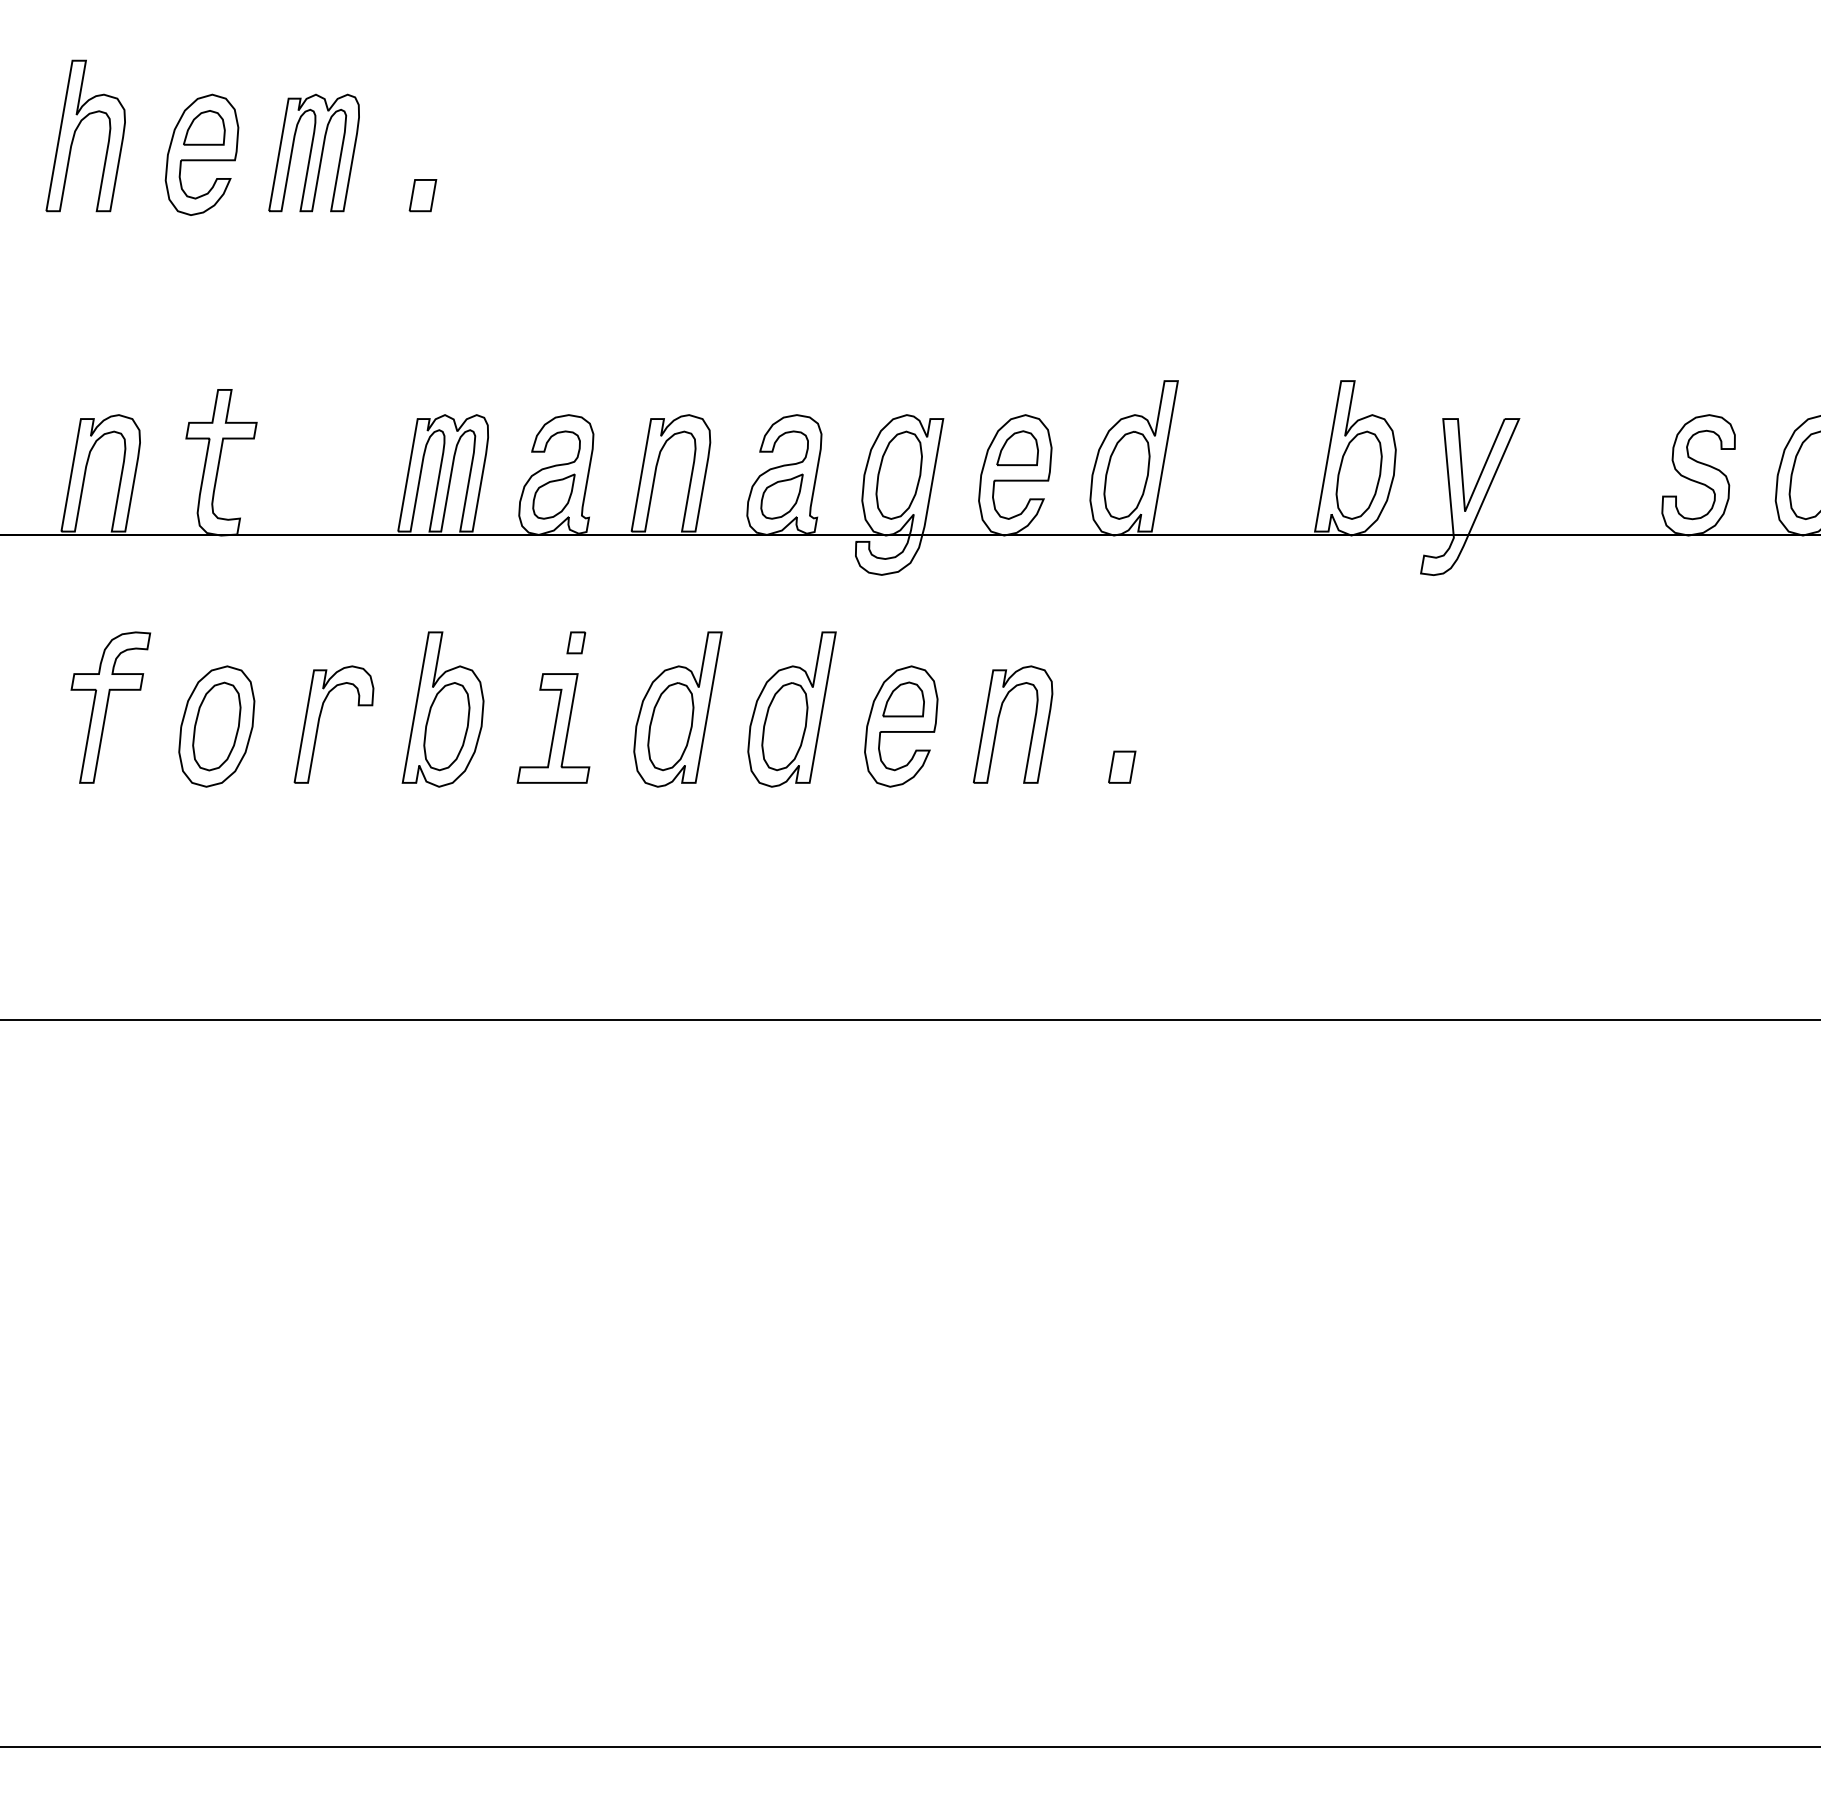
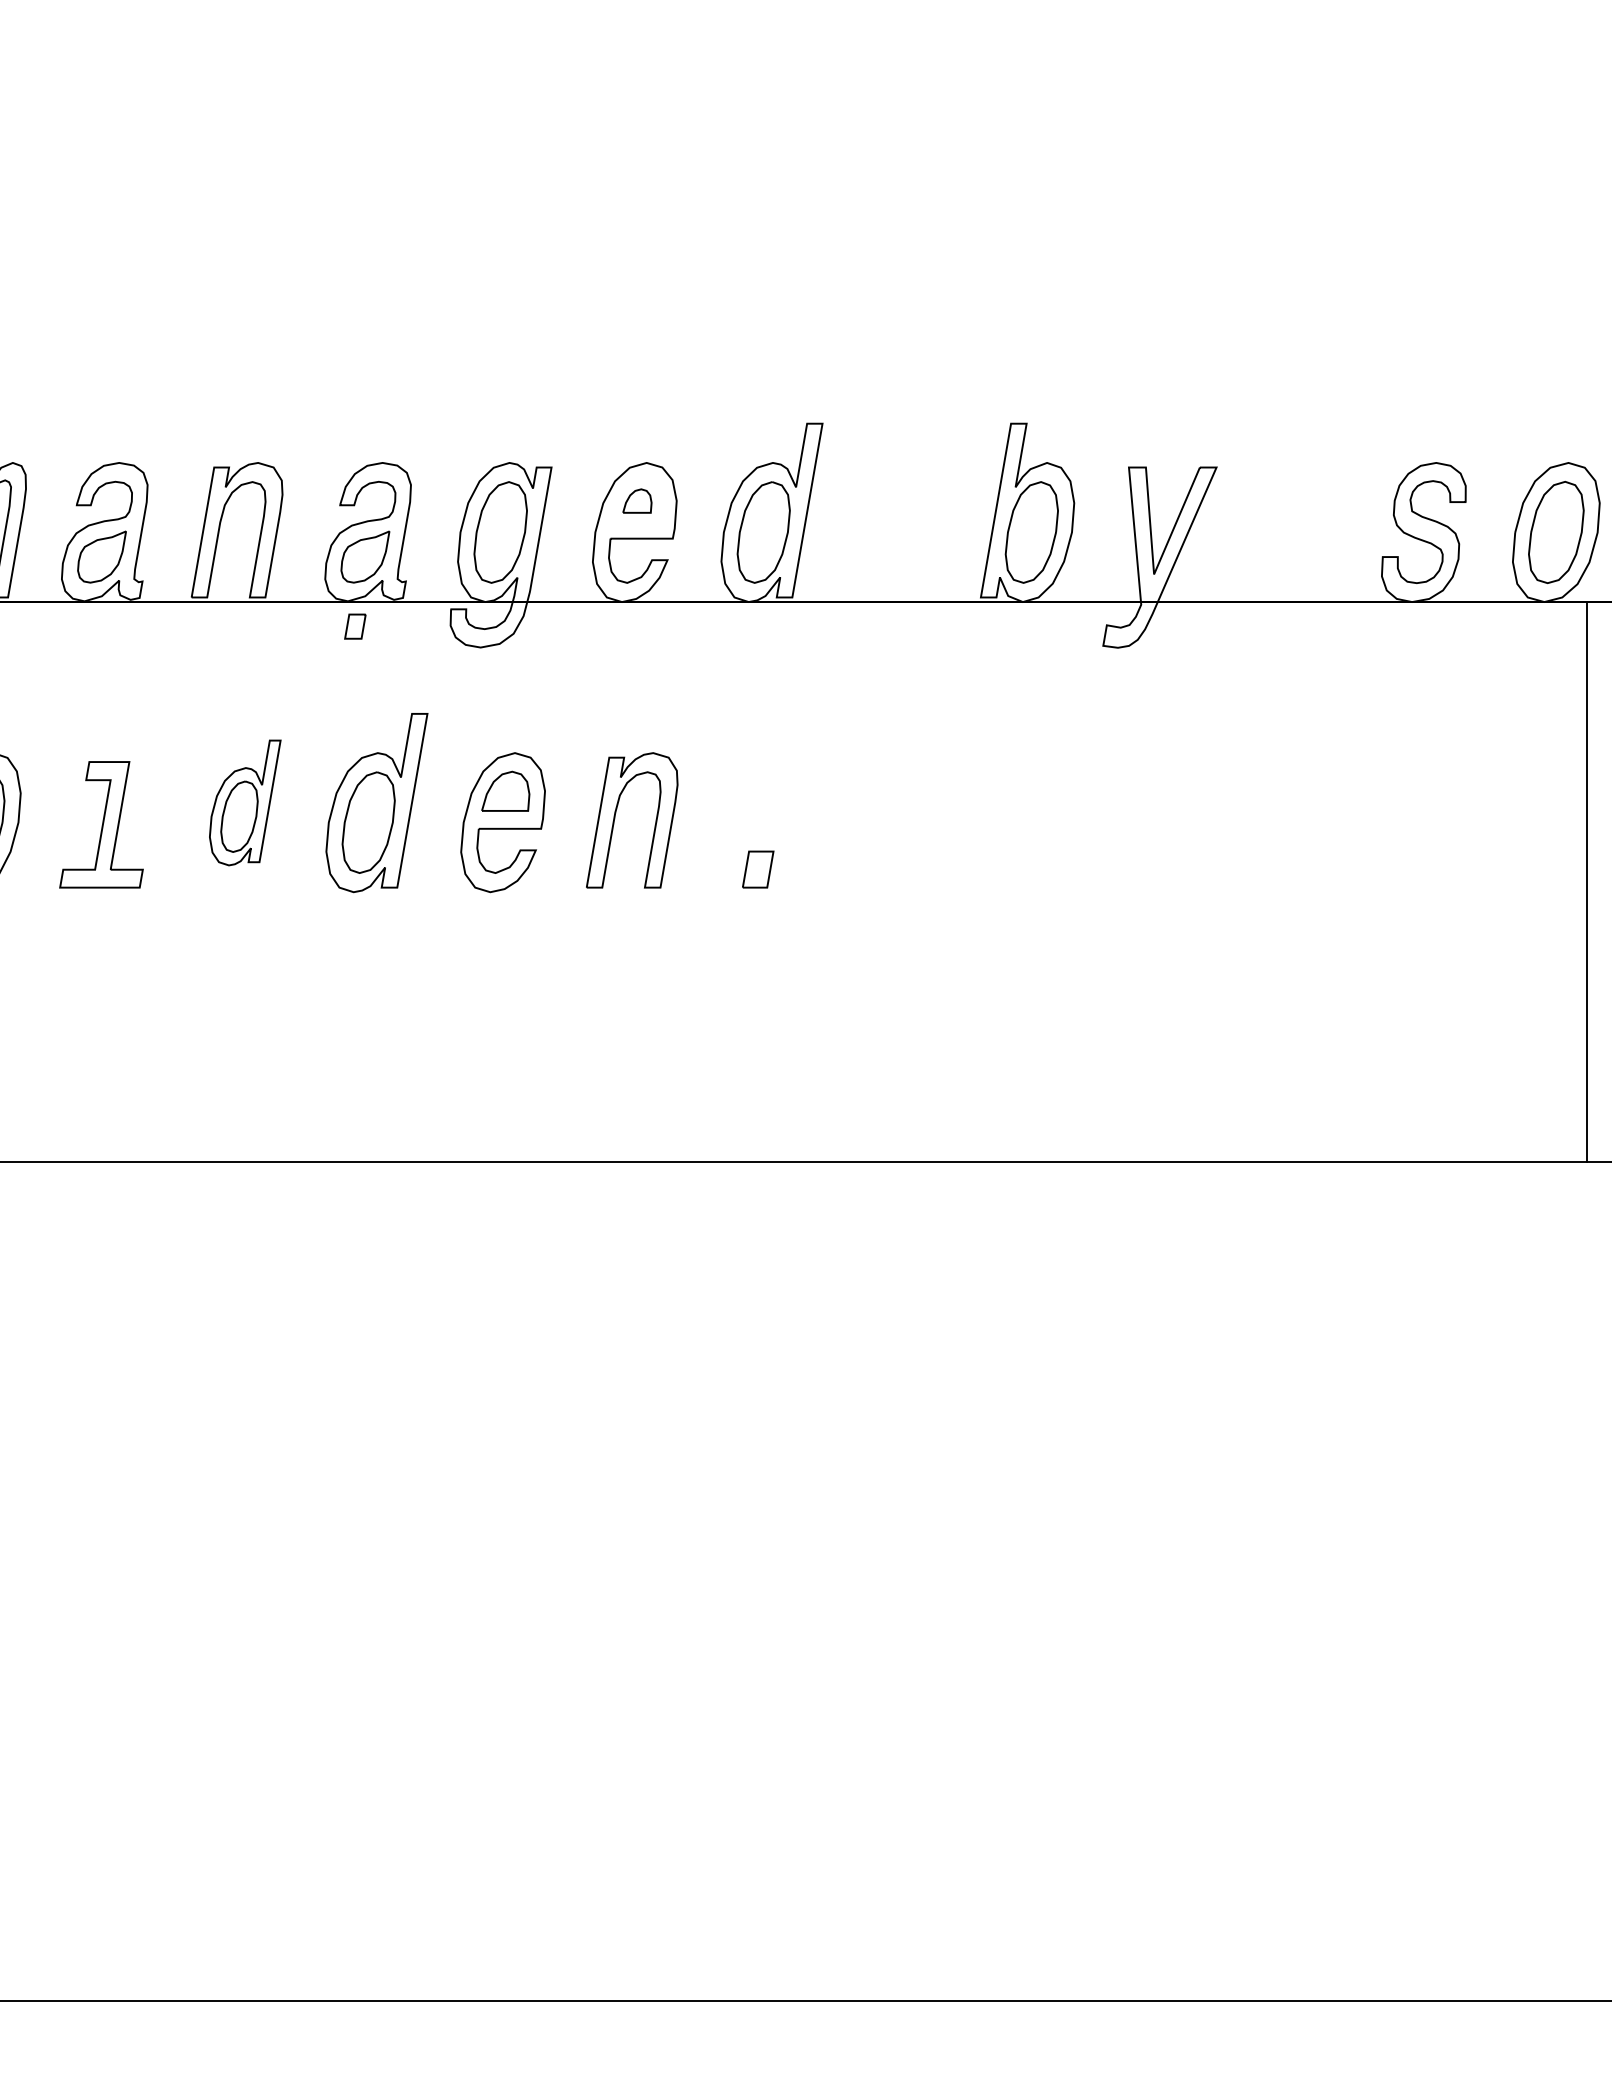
part: (1017, 447) -> (637, 500), size x0.6
part: (576, 642) -> (355, 626), moved
part: (677, 709) -> (244, 802), size x0.7

